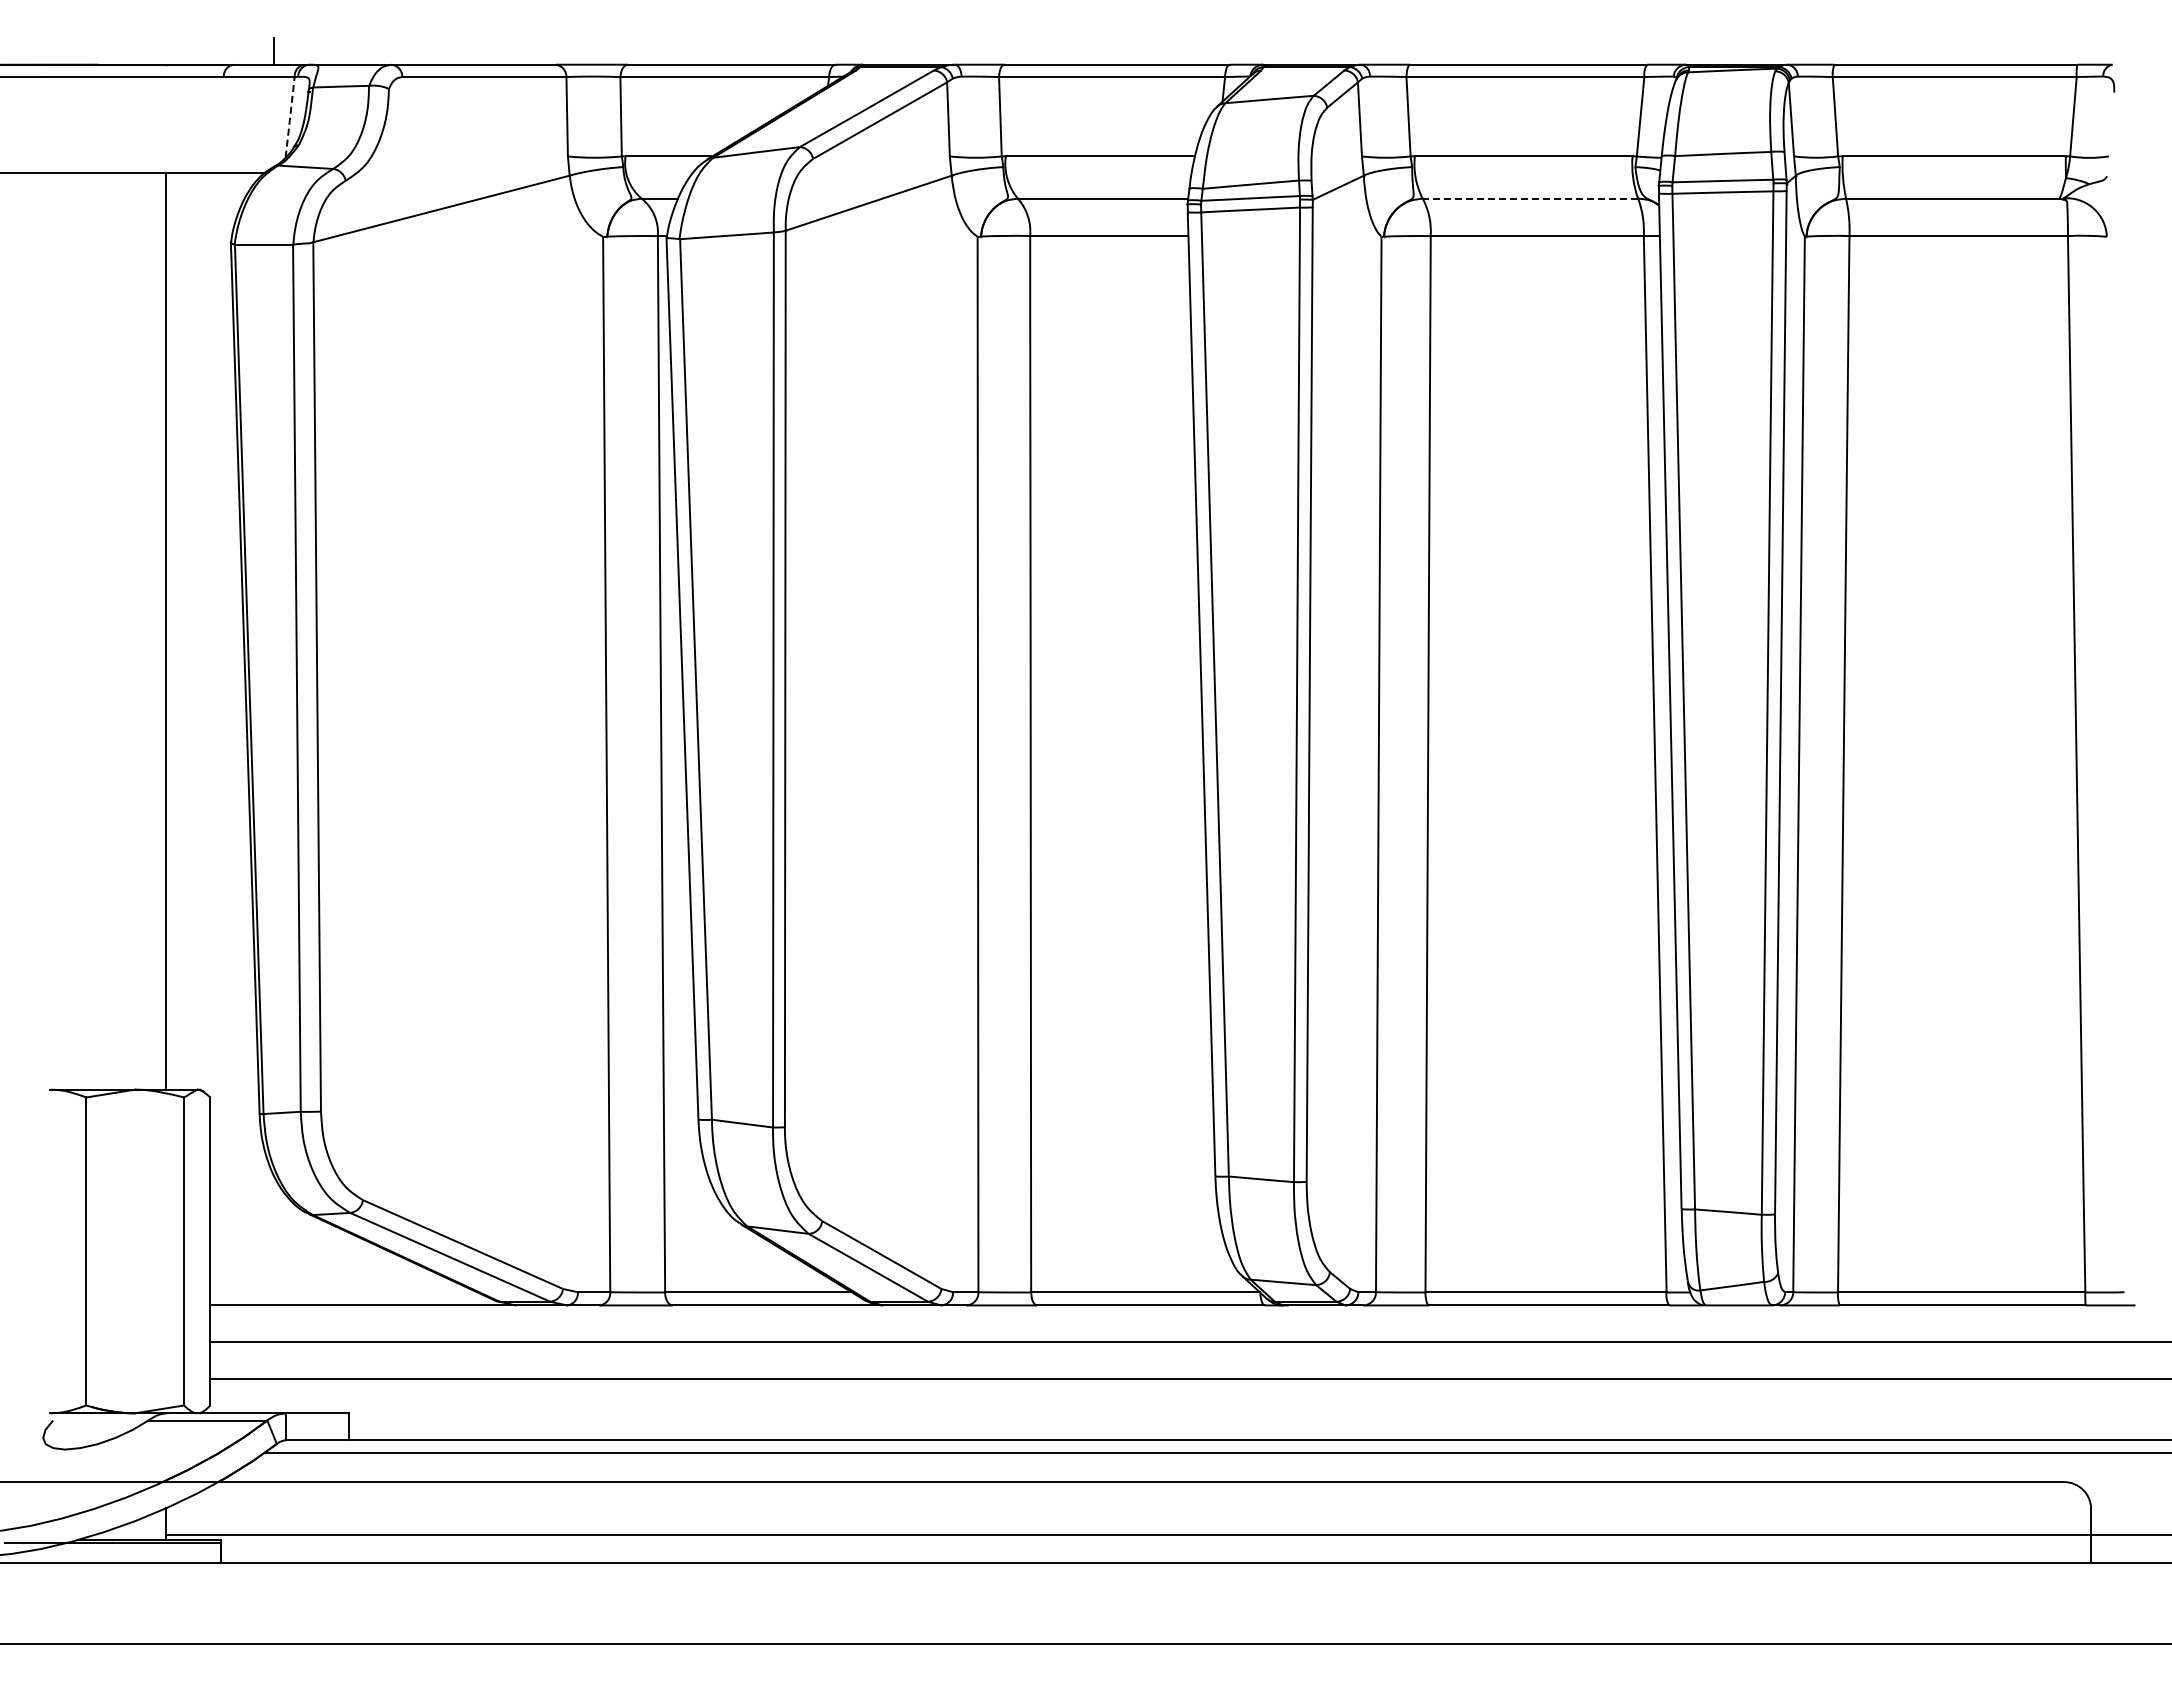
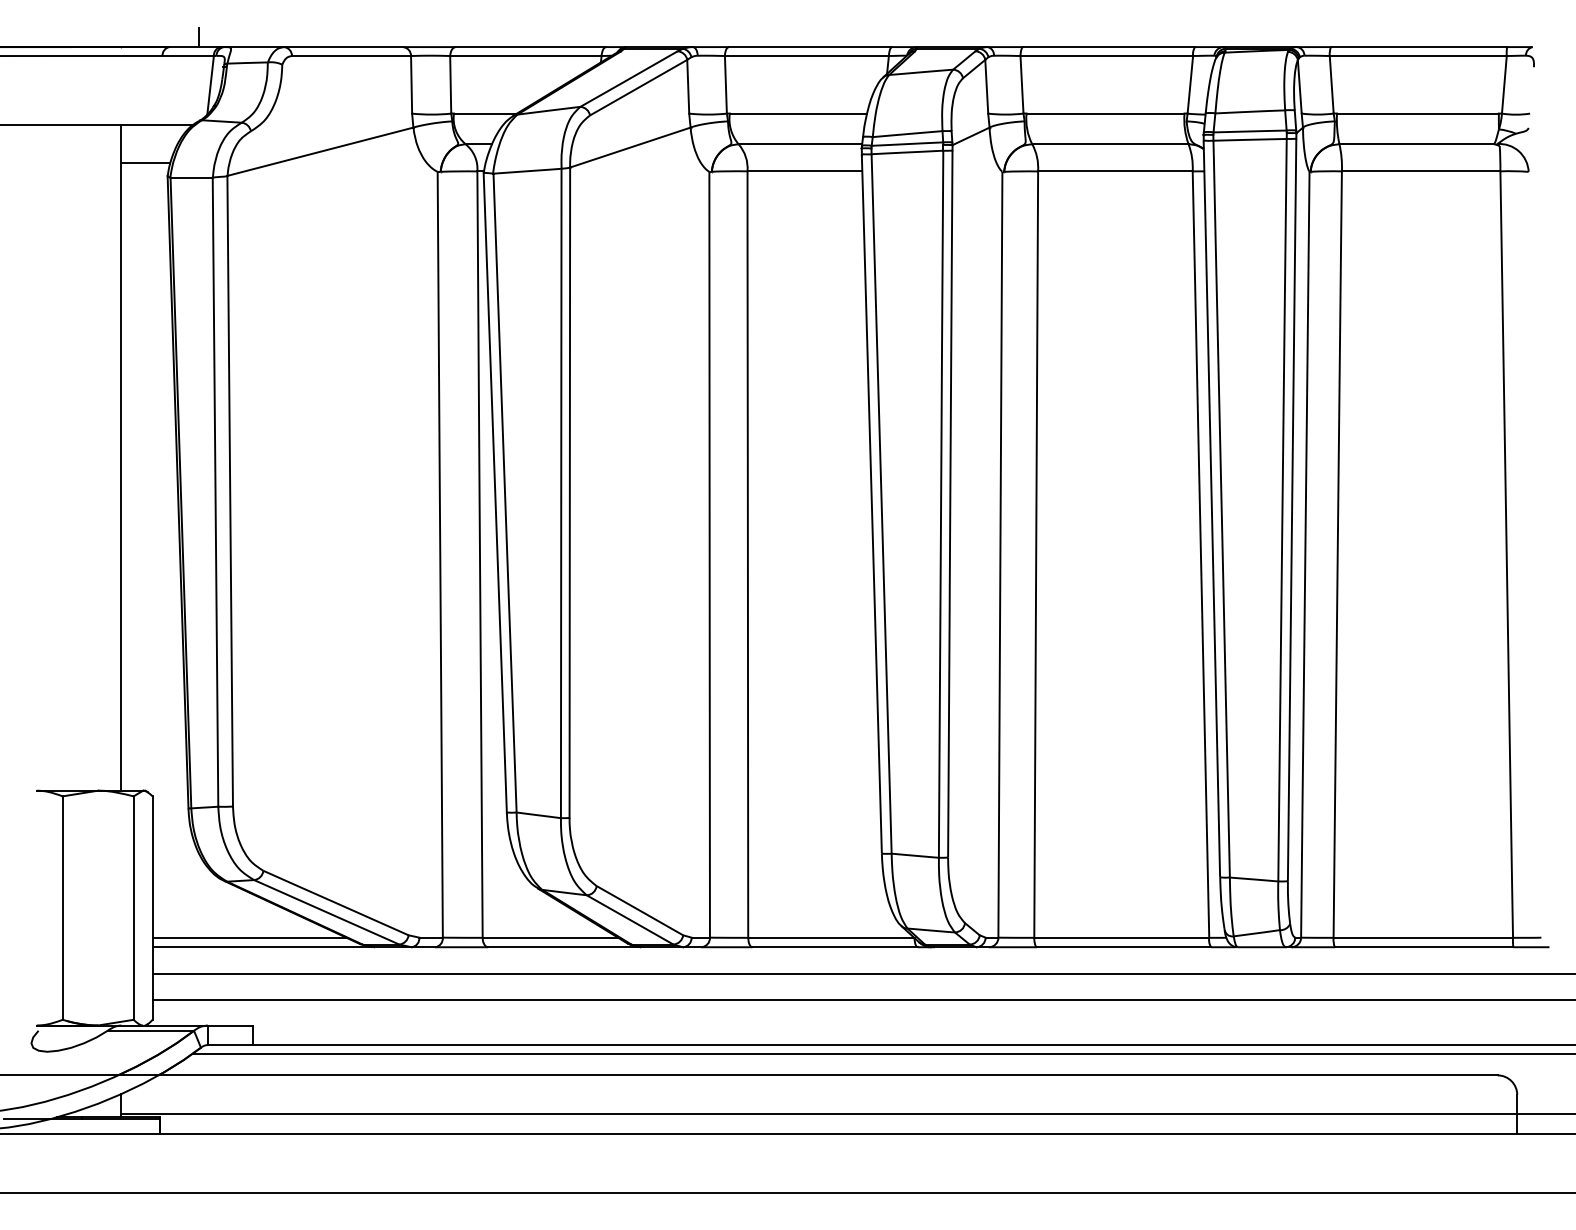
line: (290, 117) -> (210, 85), dashed -> solid
line: (1530, 198) -> (1110, 144), dashed -> solid
line: (199, 224) -> (144, 163), added
line: (343, 1292) -> (249, 937), added

